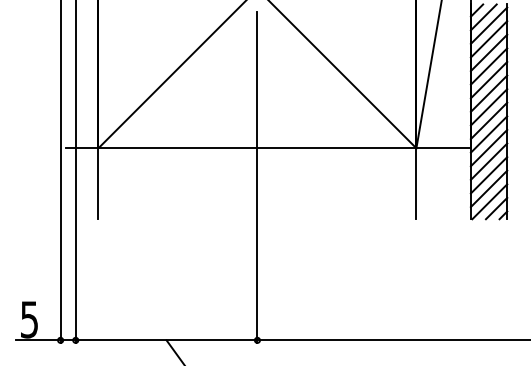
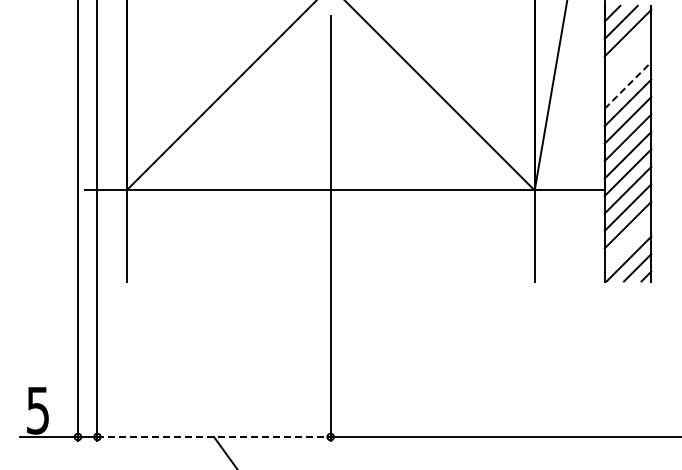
line: (488, 39) -> (627, 50), removed
line: (488, 52) -> (627, 67), removed
line: (489, 66) -> (628, 85), solid -> dashed
line: (488, 188) -> (627, 242), removed
line: (166, 340) -> (214, 437), solid -> dashed

